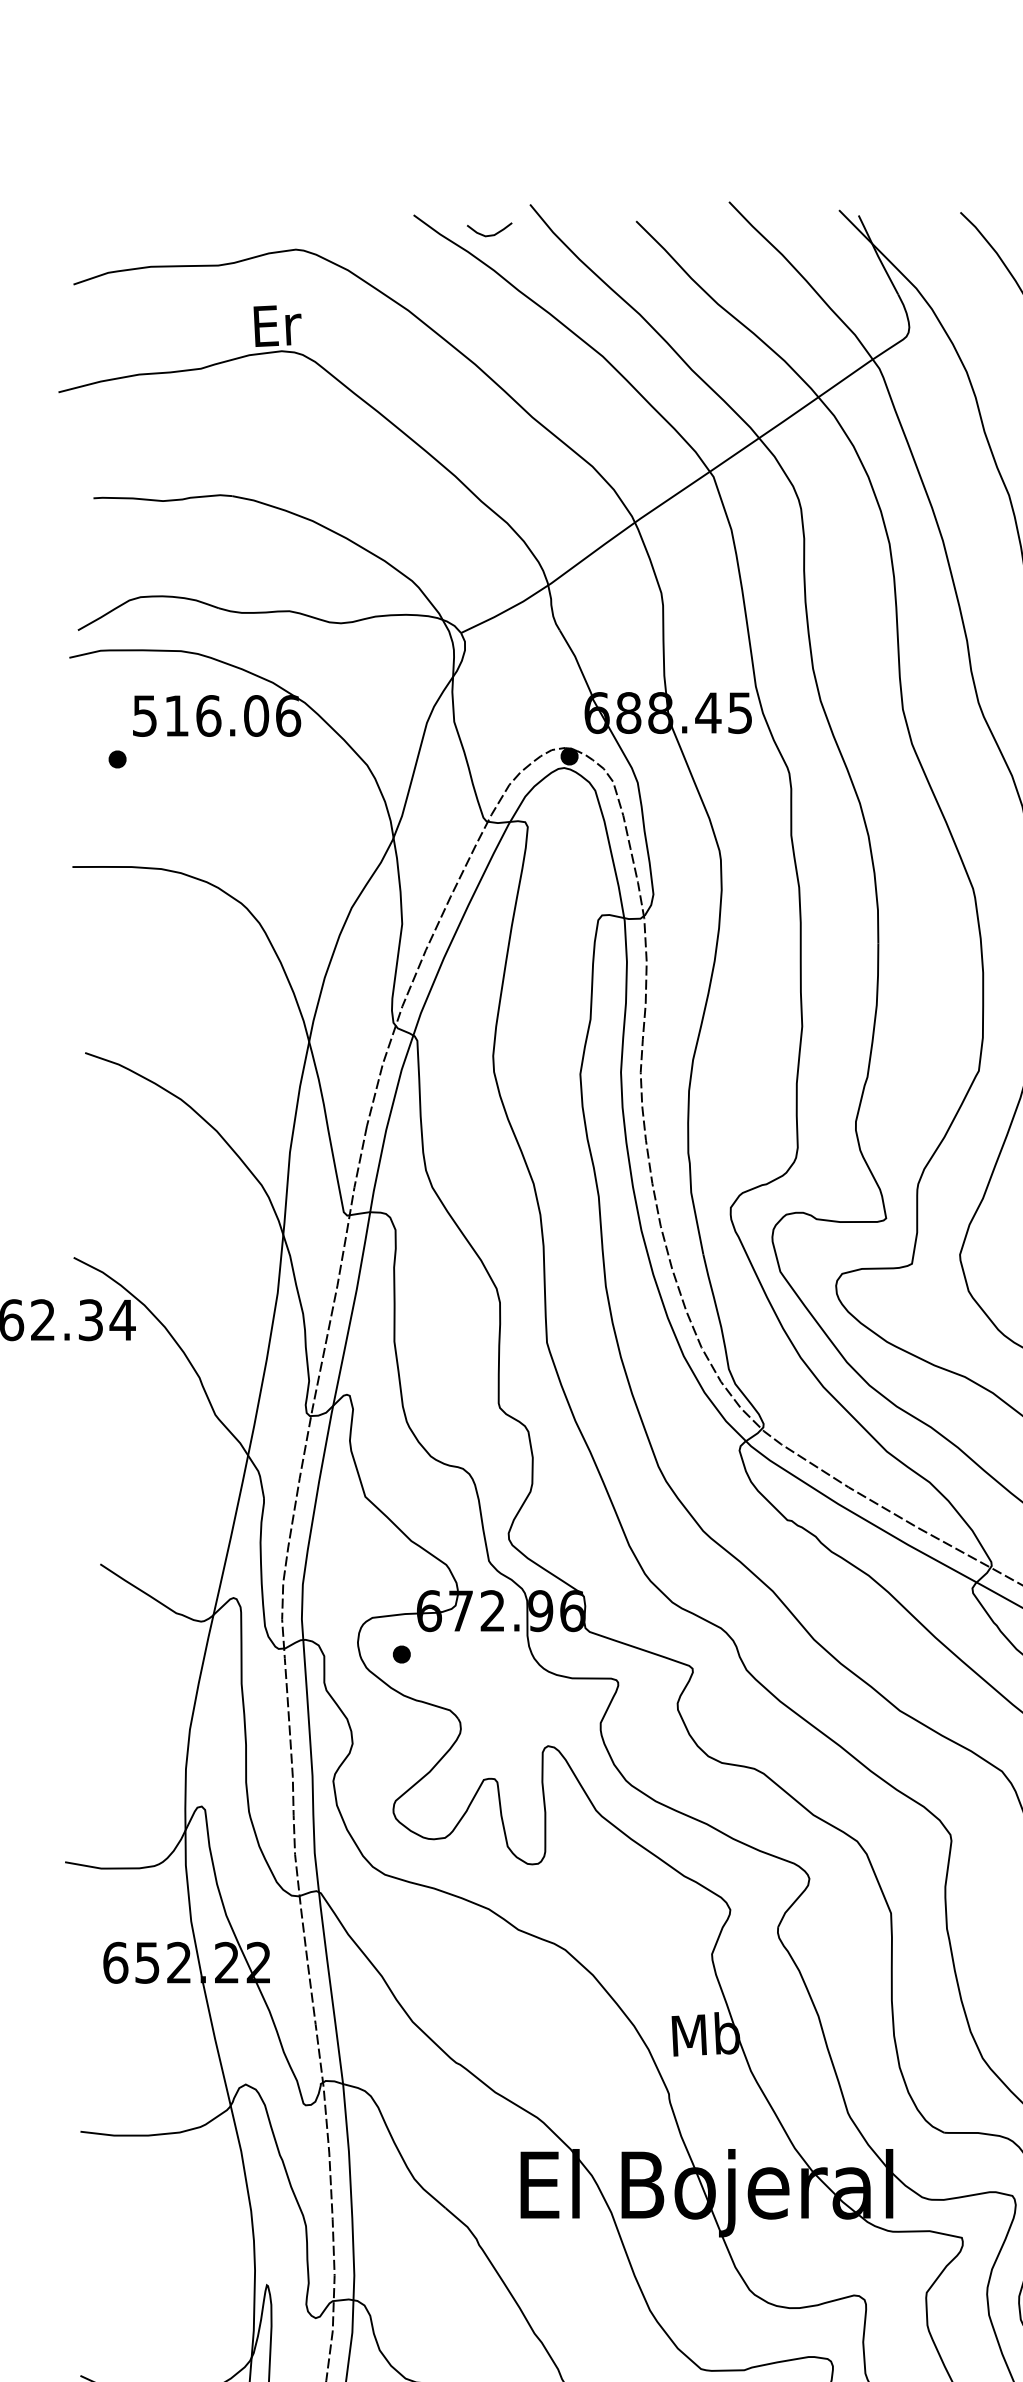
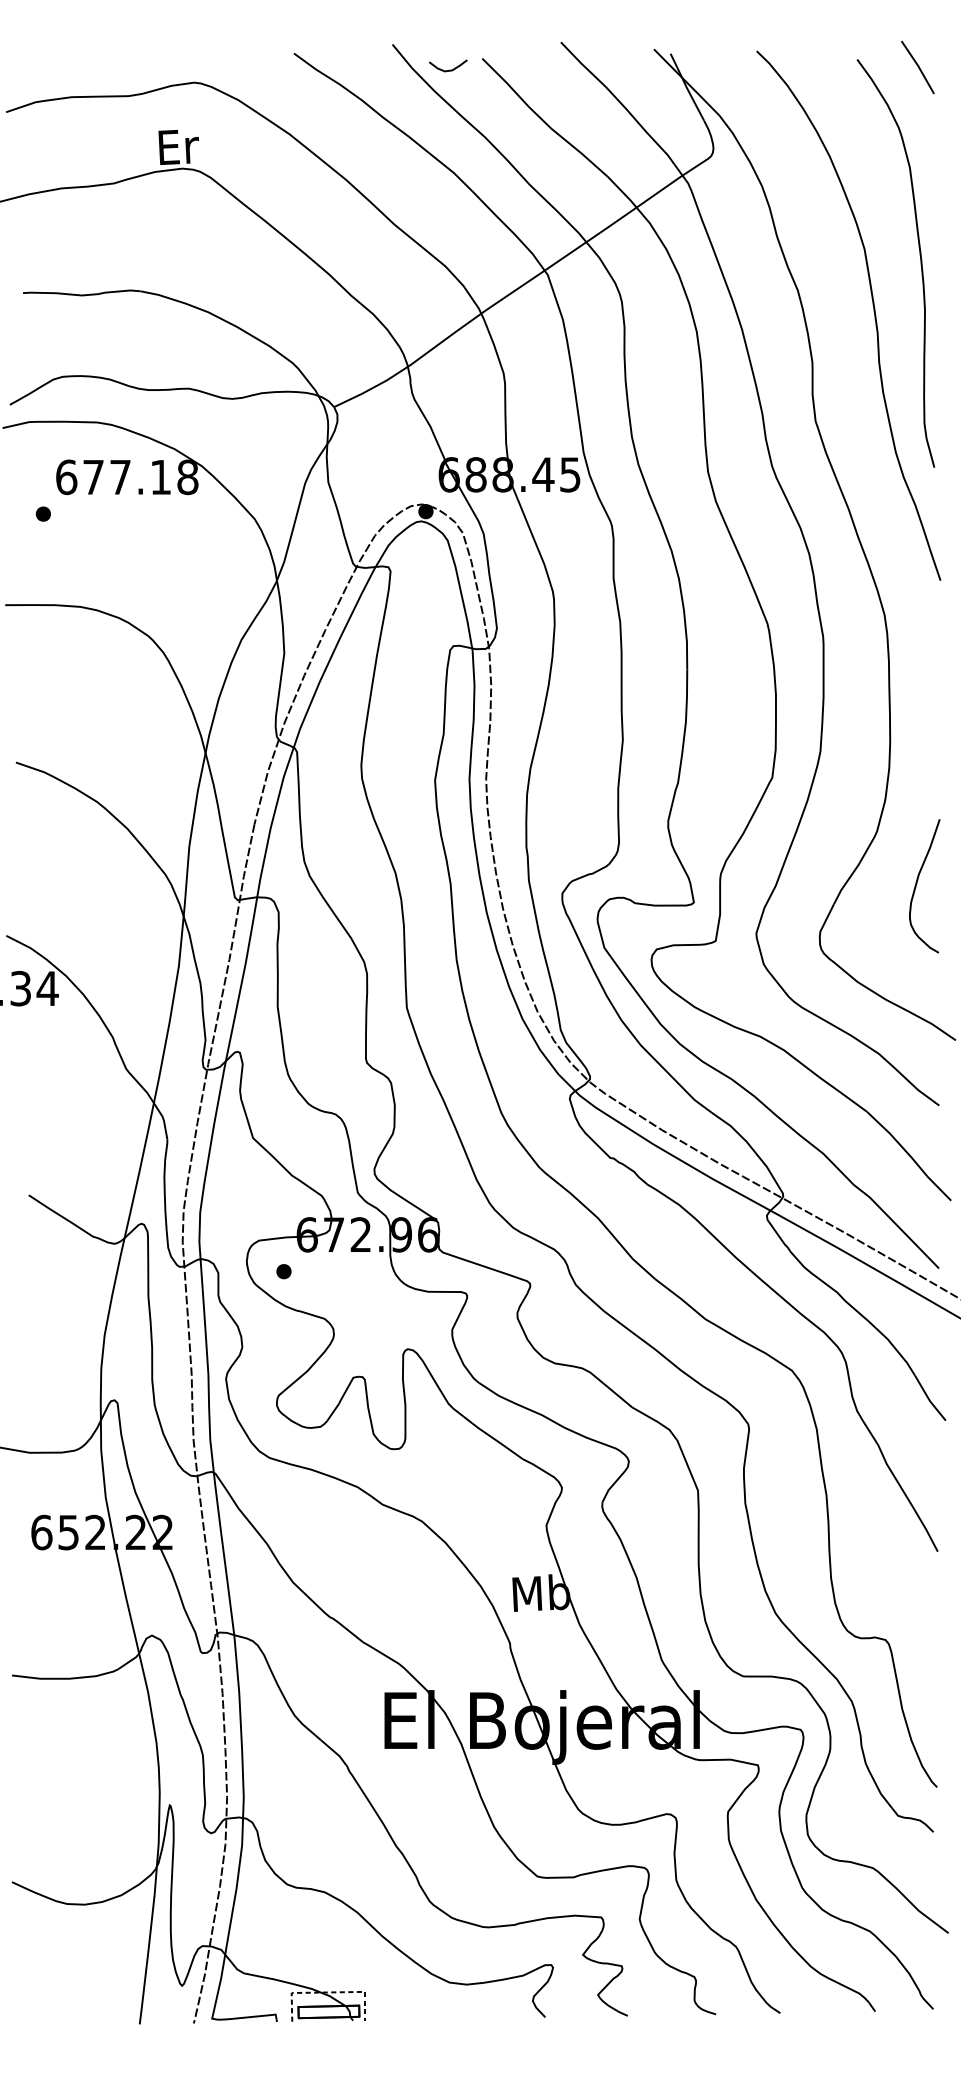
curve: (491, 234) -> (449, 69), moved
text: (216, 716) -> (127, 477), 516.06 -> 677.18

